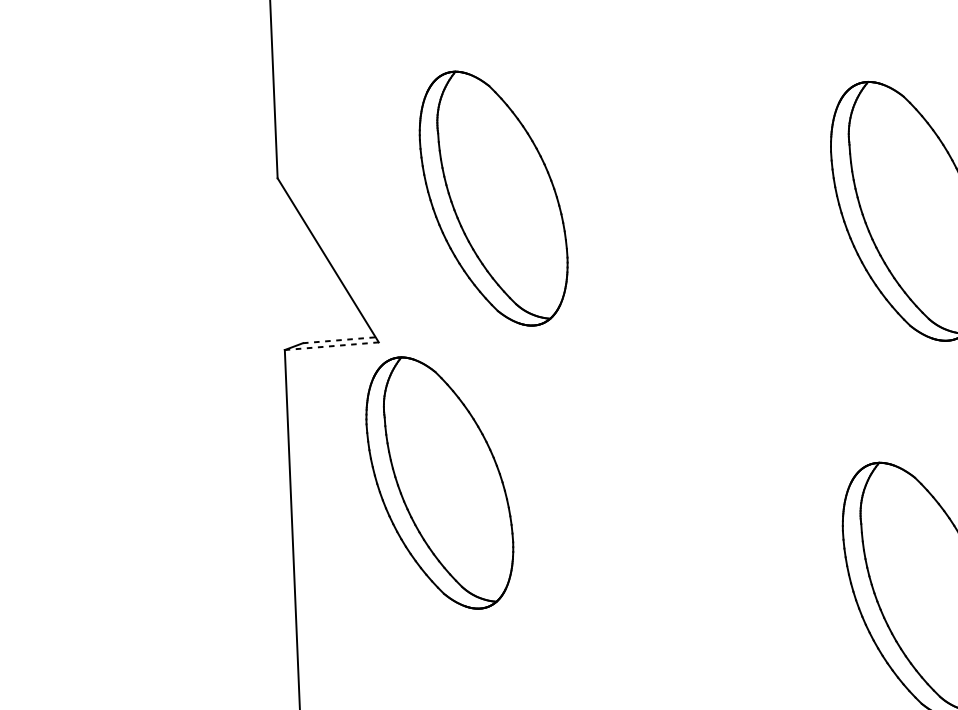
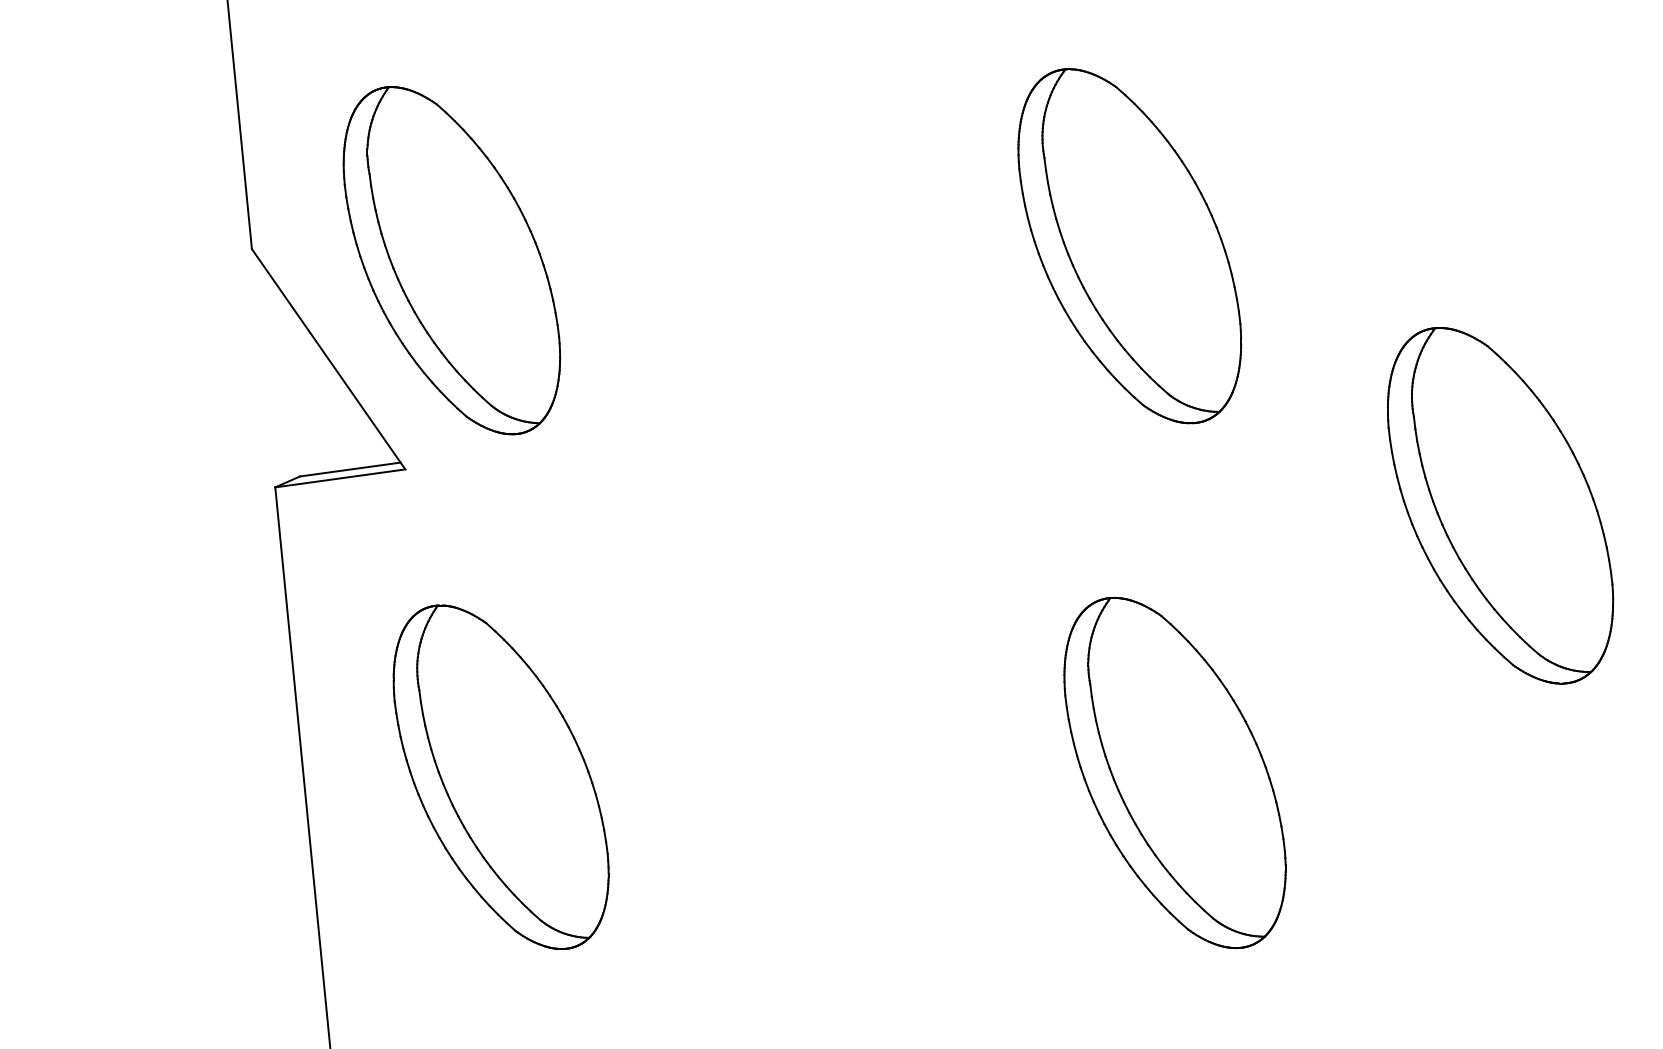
part: (493, 198) -> (451, 260), moved
line: (339, 340) -> (350, 469), dashed -> solid
line: (331, 346) -> (340, 478), dashed -> solid
part: (439, 482) -> (500, 776), moved

